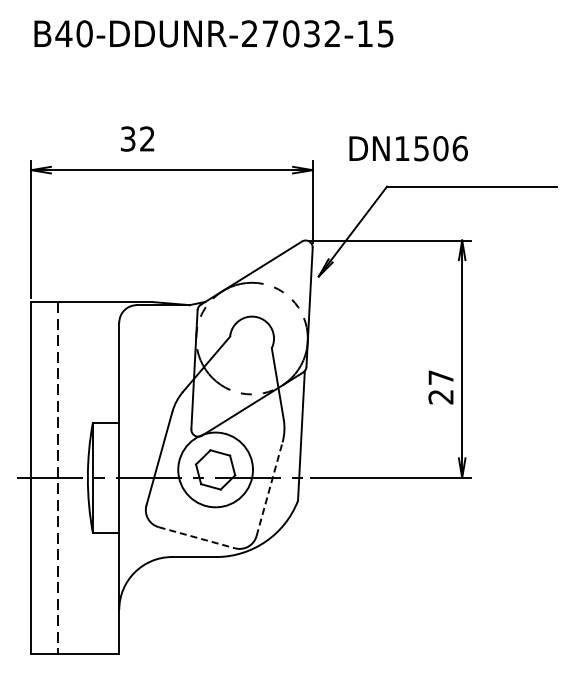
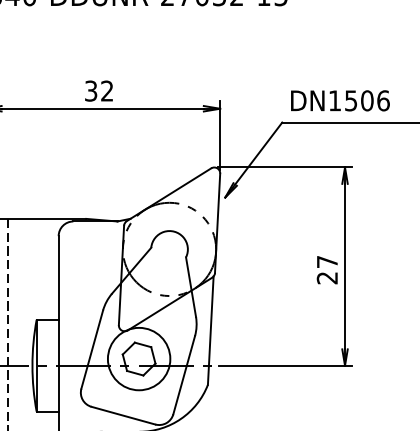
text: (137, 138) -> (98, 90), moved
text: (408, 148) -> (340, 100), moved
text: (440, 387) -> (326, 270), moved
line: (269, 489) -> (184, 375), dashed -> solid
line: (196, 537) -> (123, 415), dashed -> solid

